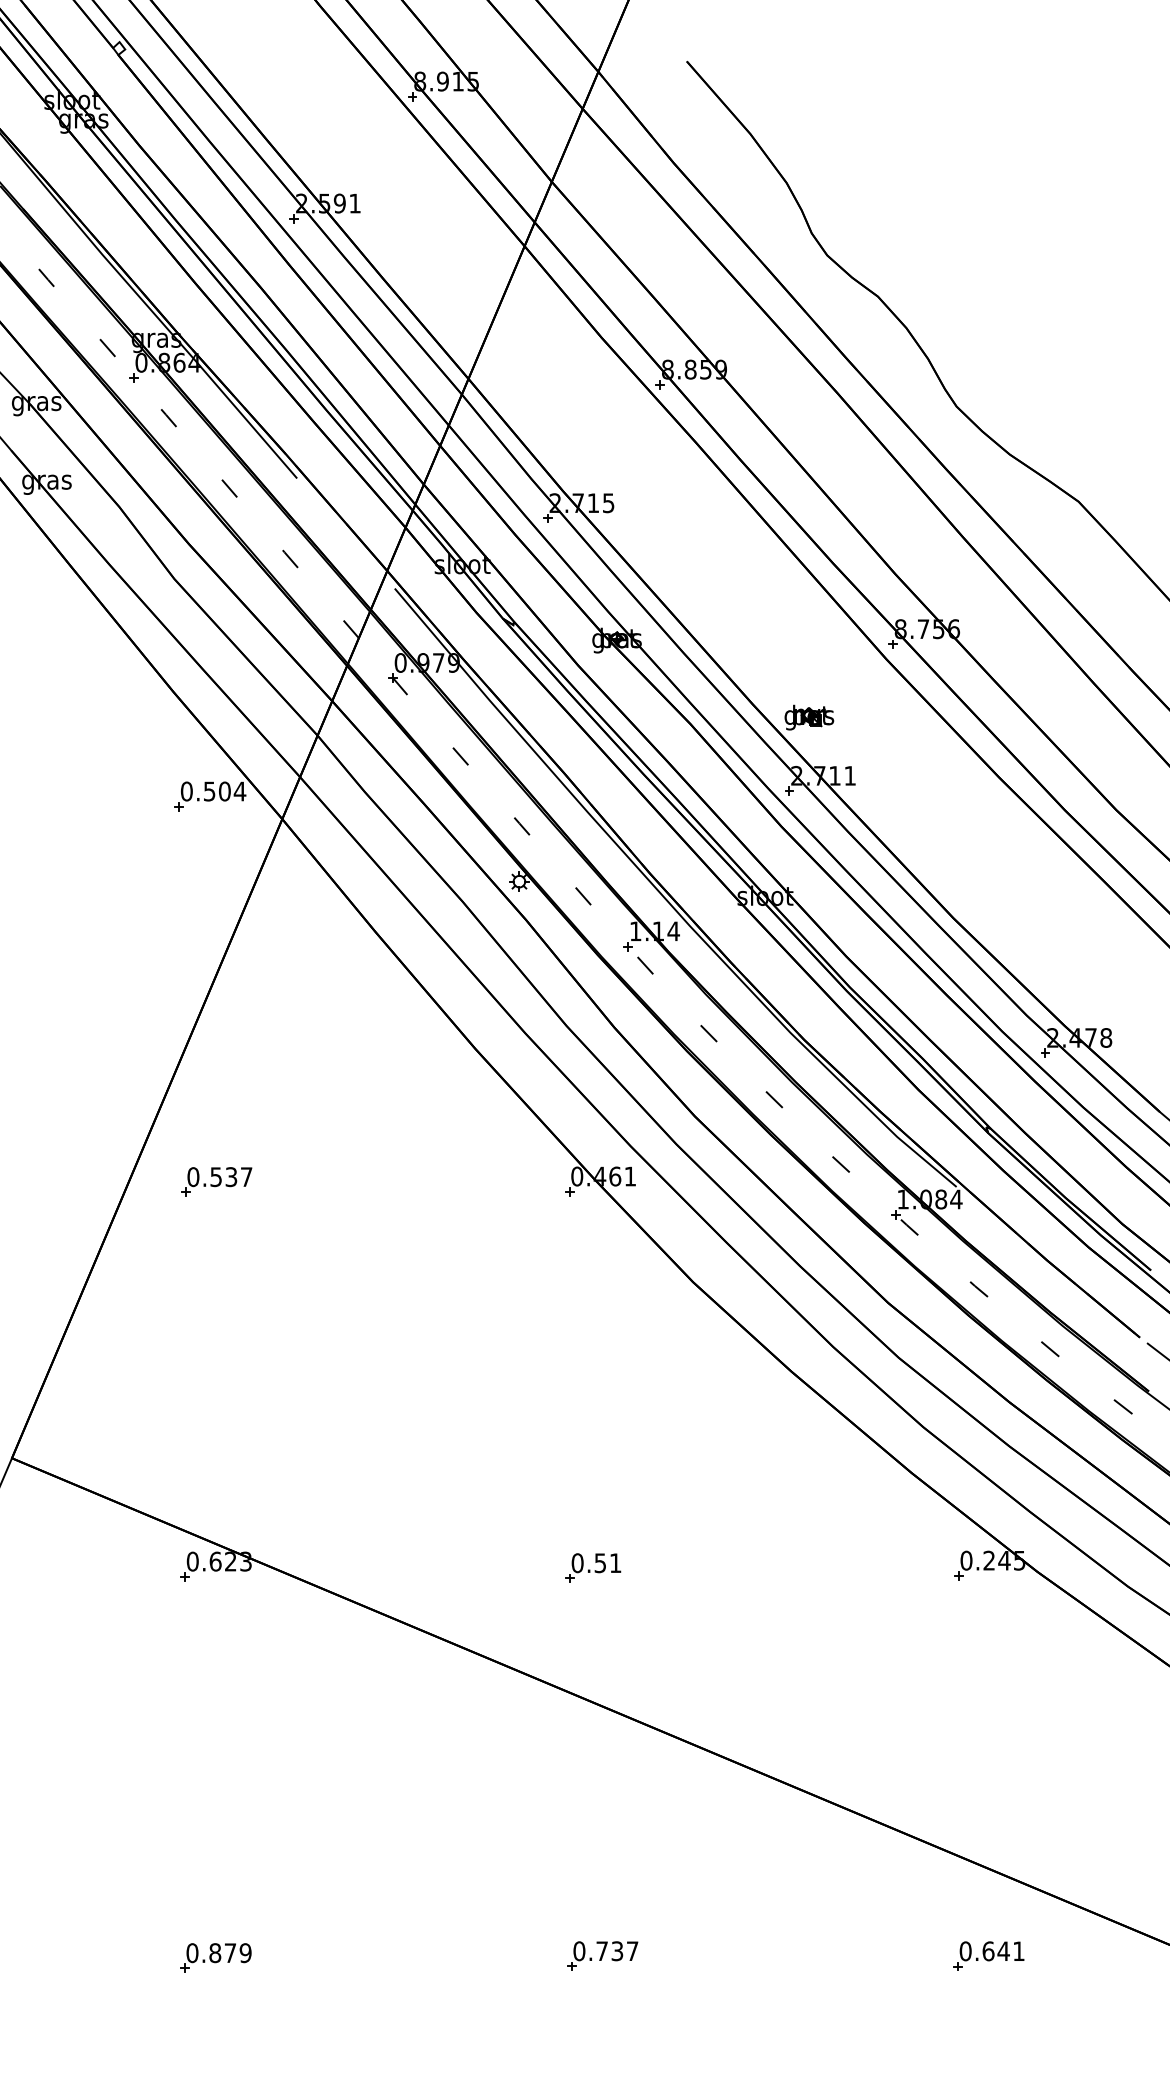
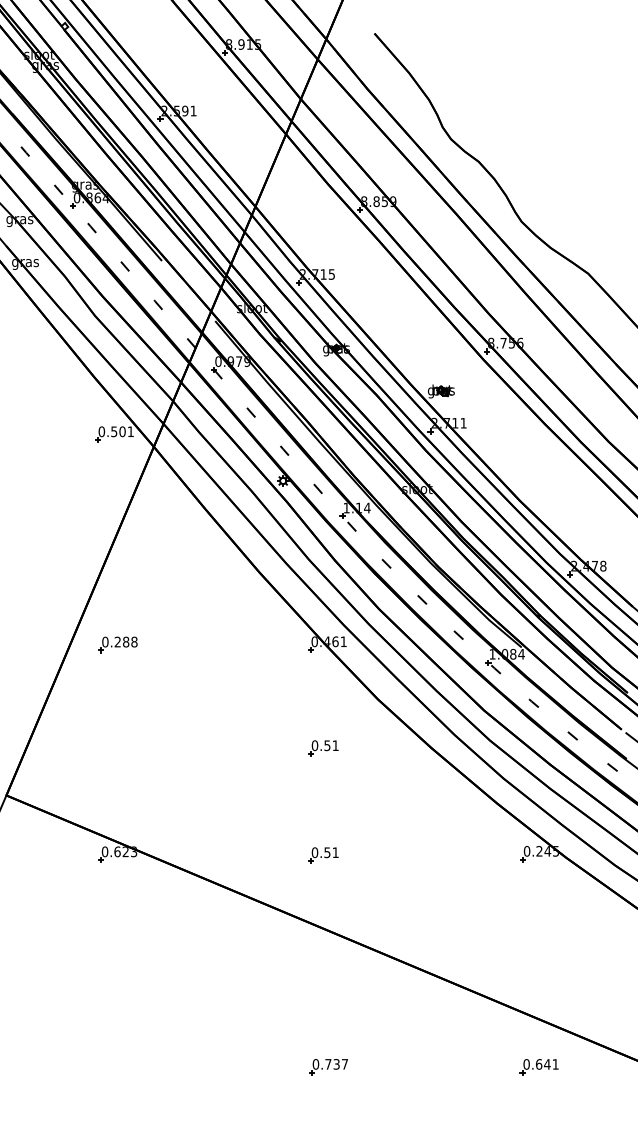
text: (239, 791) -> (130, 431), 0.504 -> 0.501
text: (230, 1175) -> (125, 641), 0.537 -> 0.288
part: (593, 1372) -> (323, 748), added
part: (215, 1958) -> (117, 1068), removed

